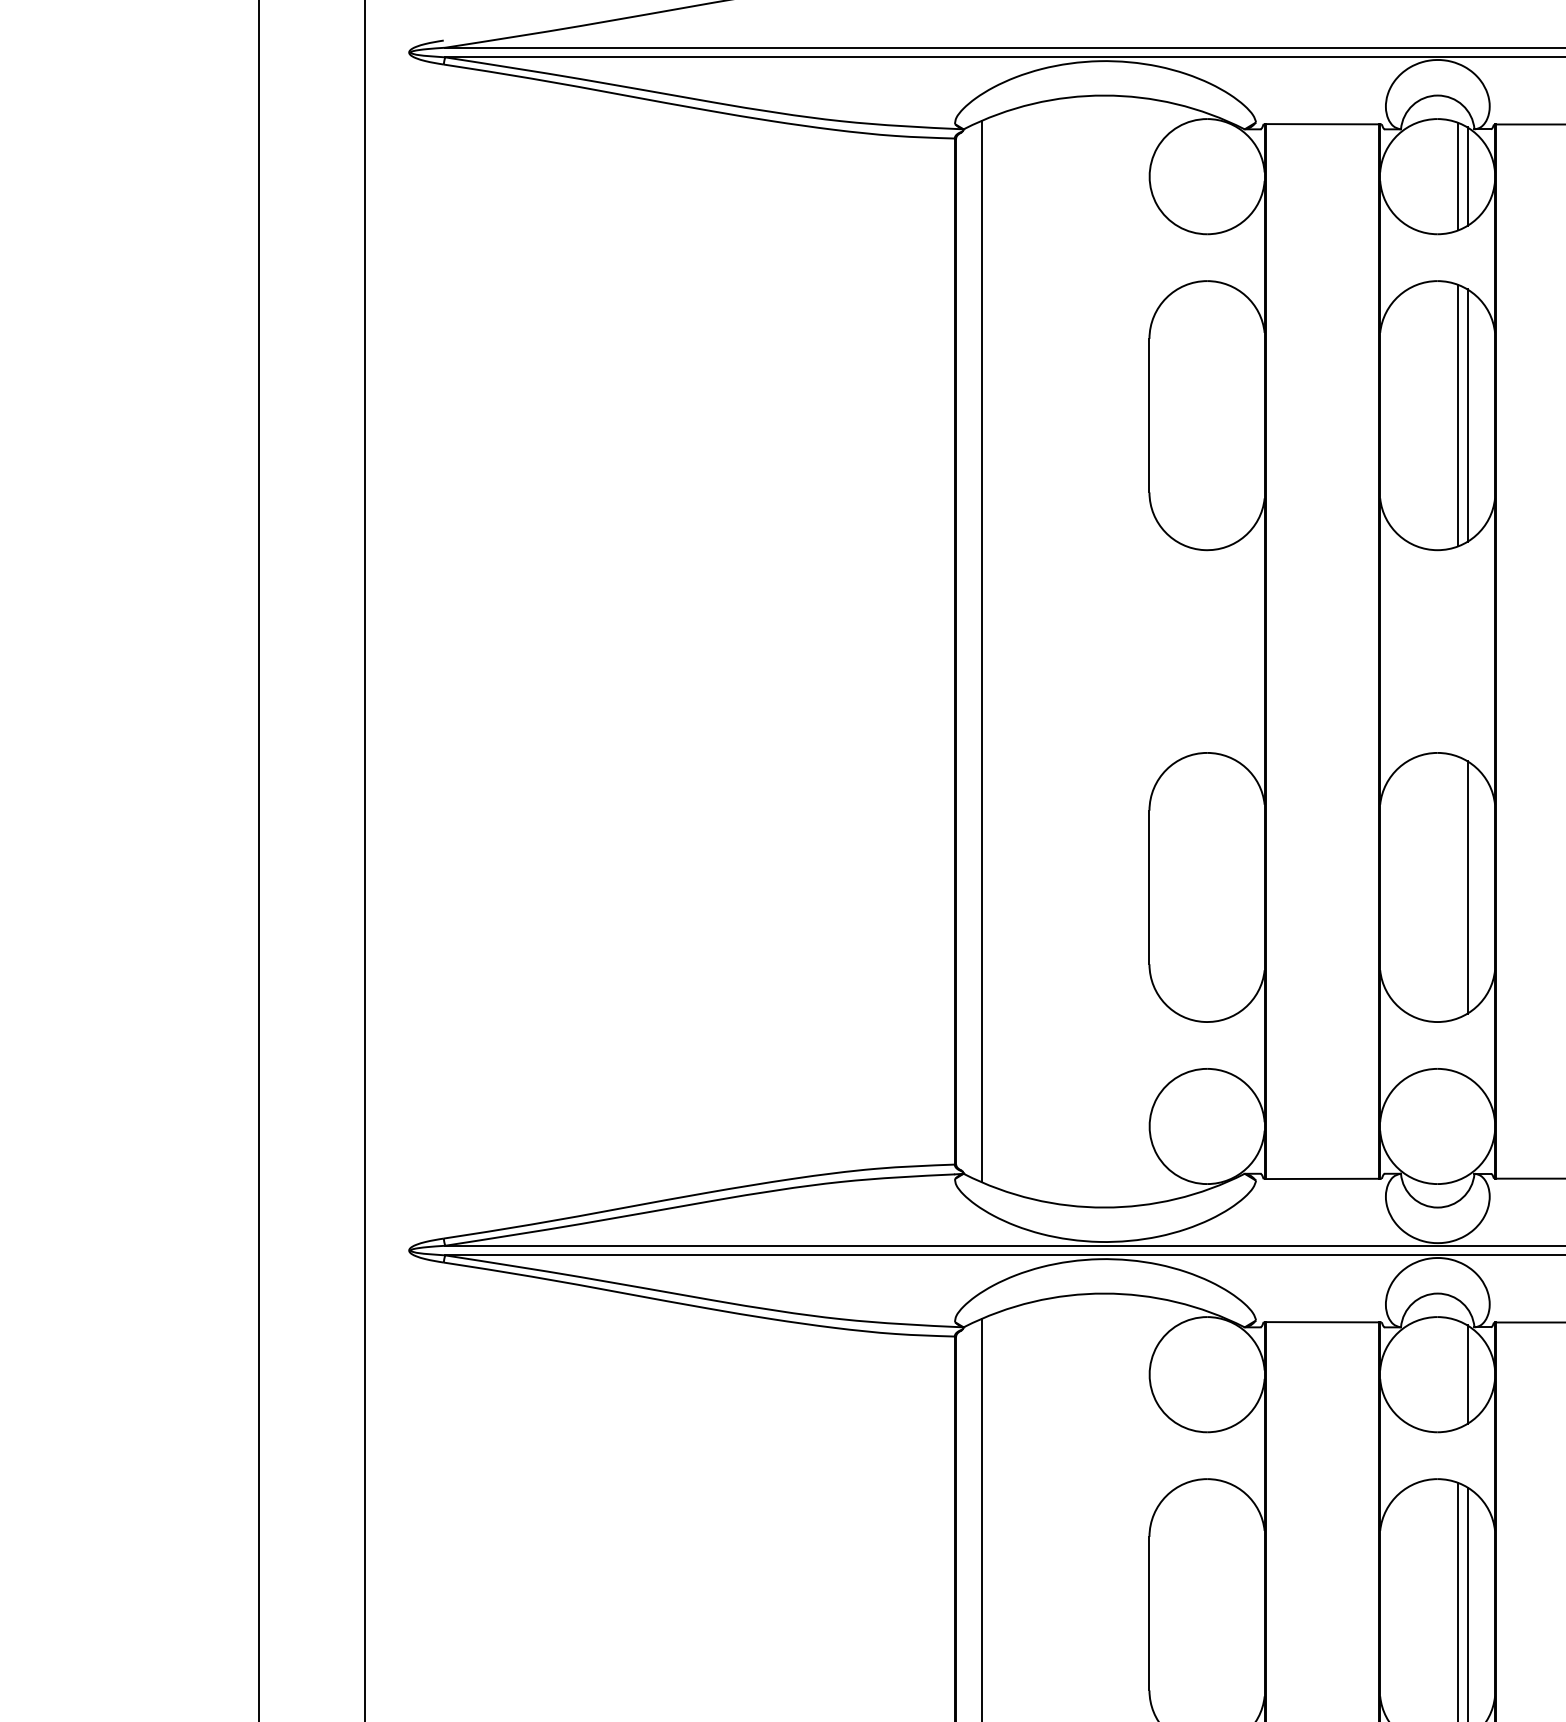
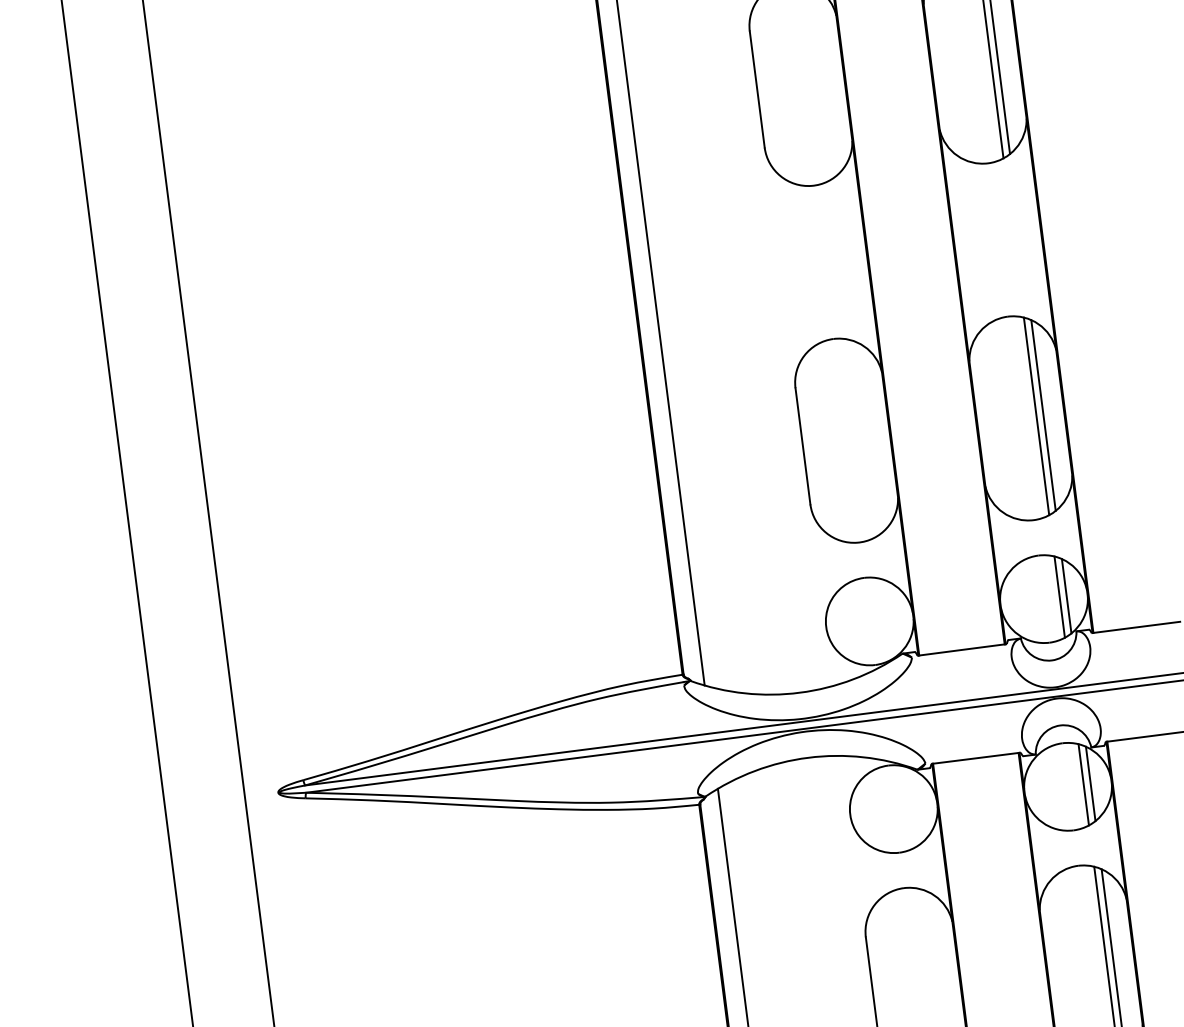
line: (1458, 887) -> (1036, 416), added
line: (1458, 1126) -> (1059, 597), added
line: (1467, 1126) -> (1066, 596), added
line: (1458, 1374) -> (1083, 784), added

